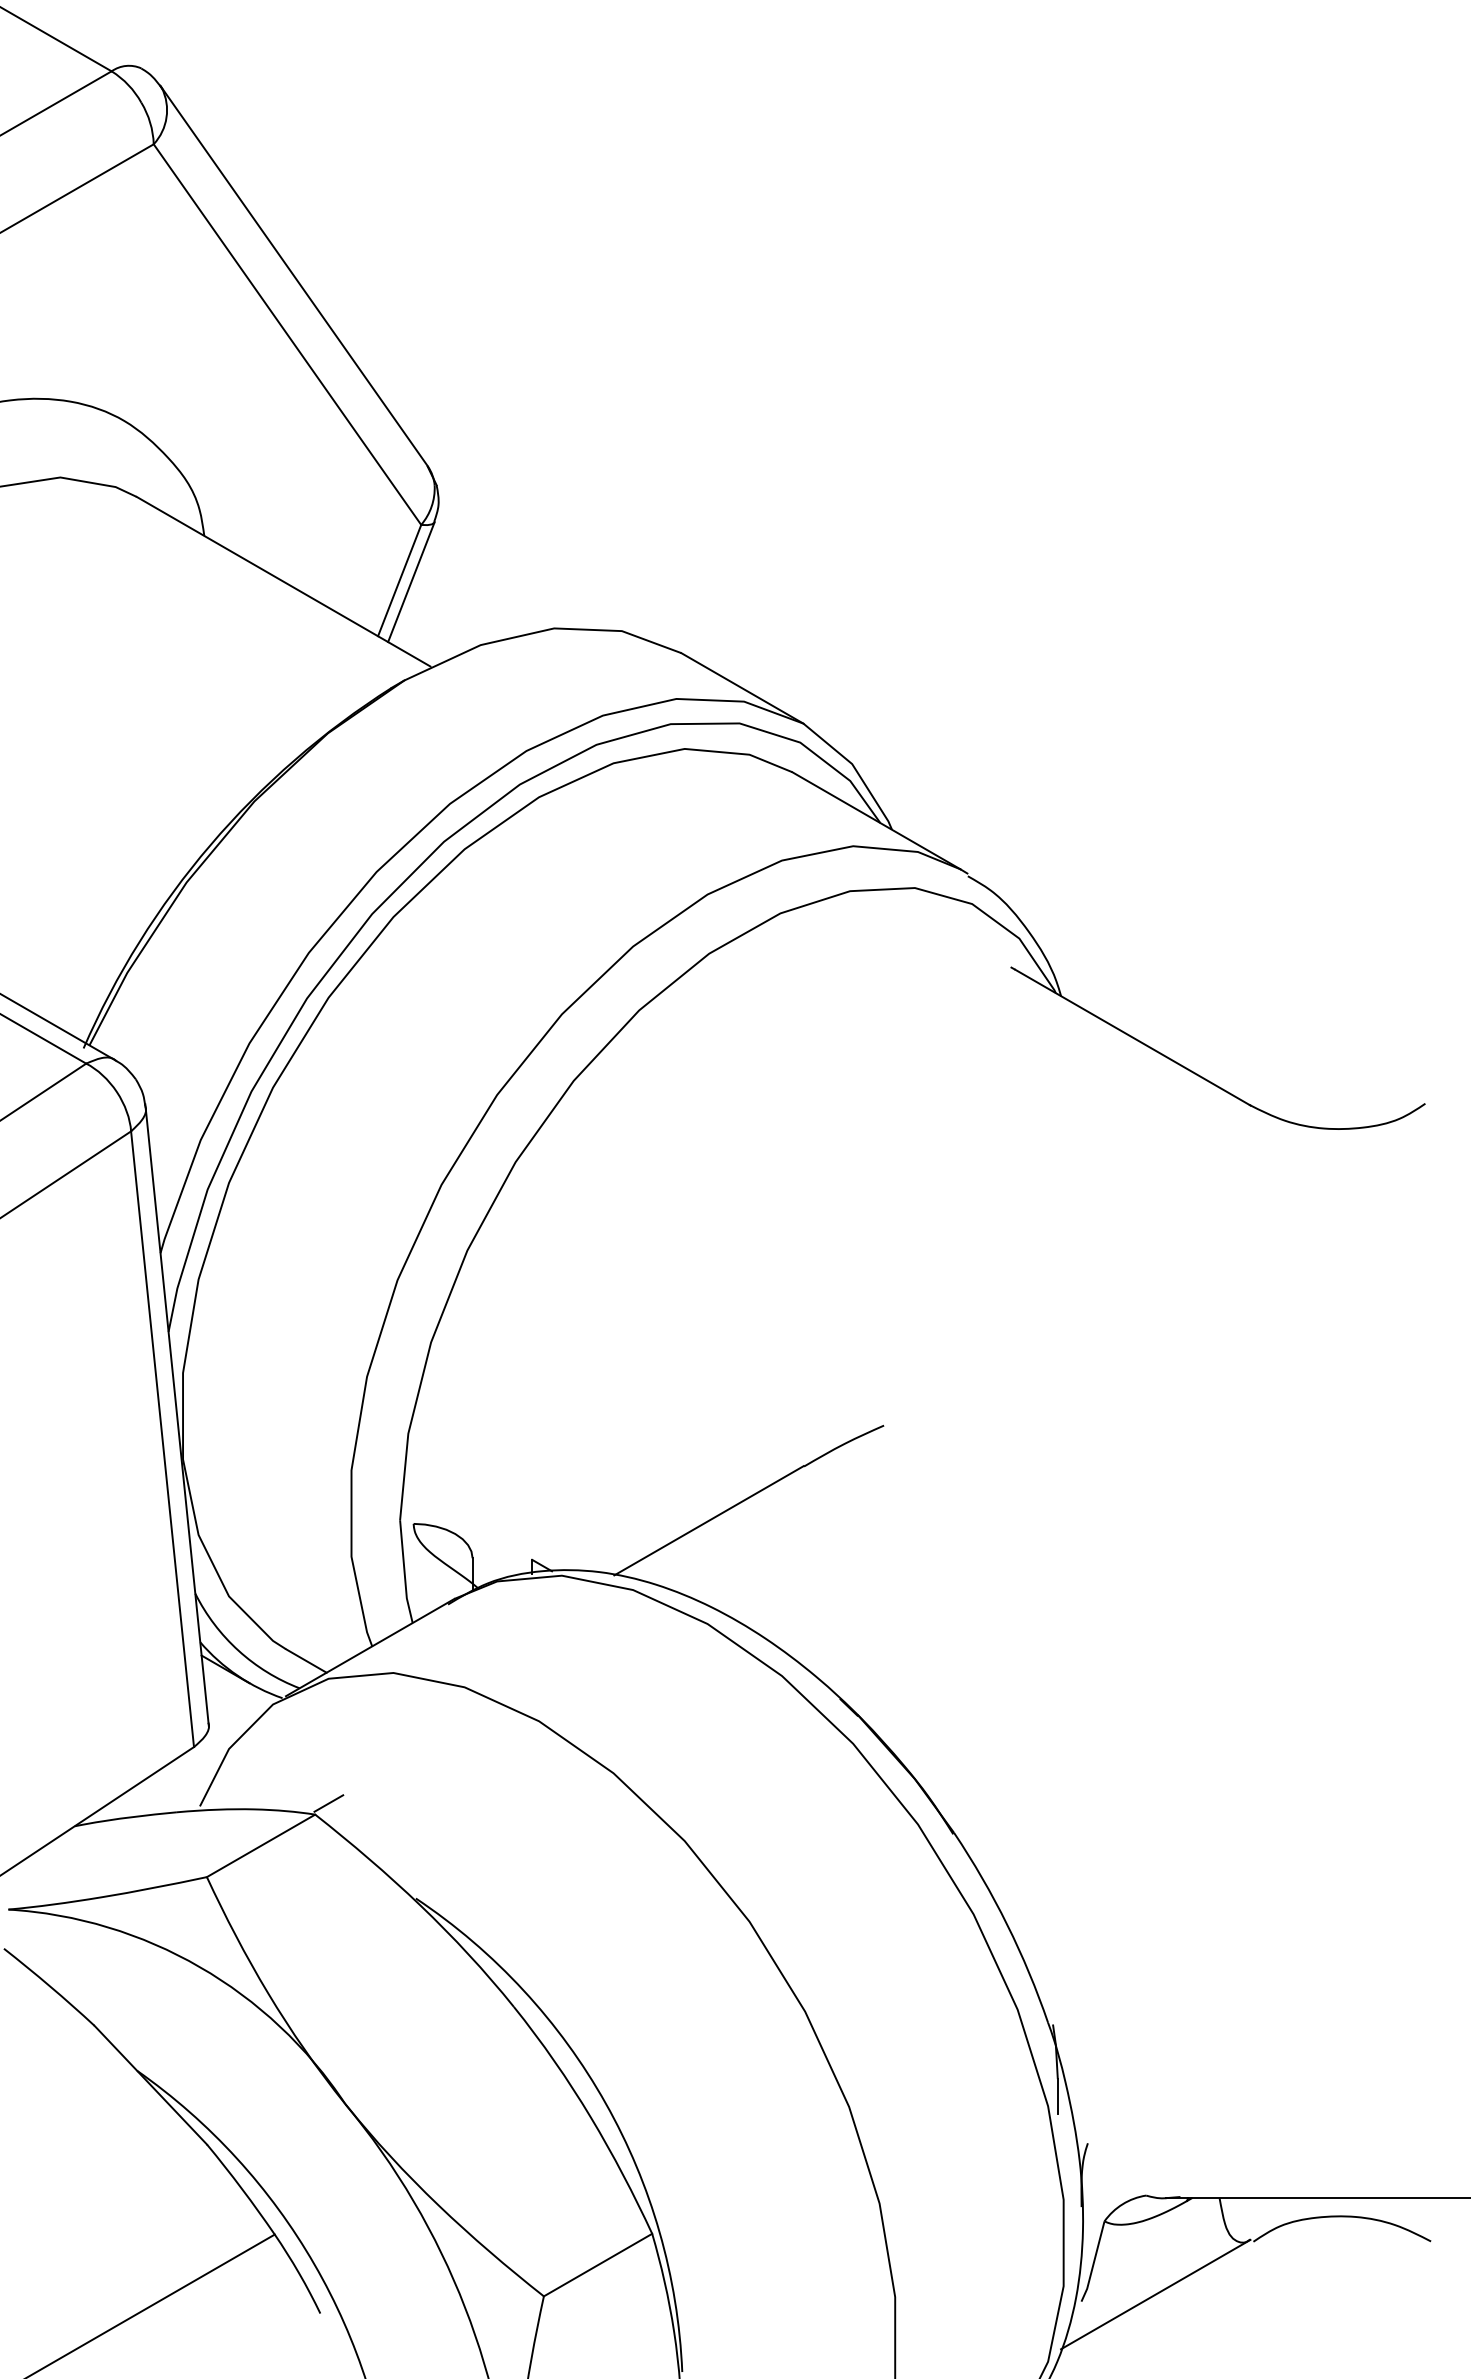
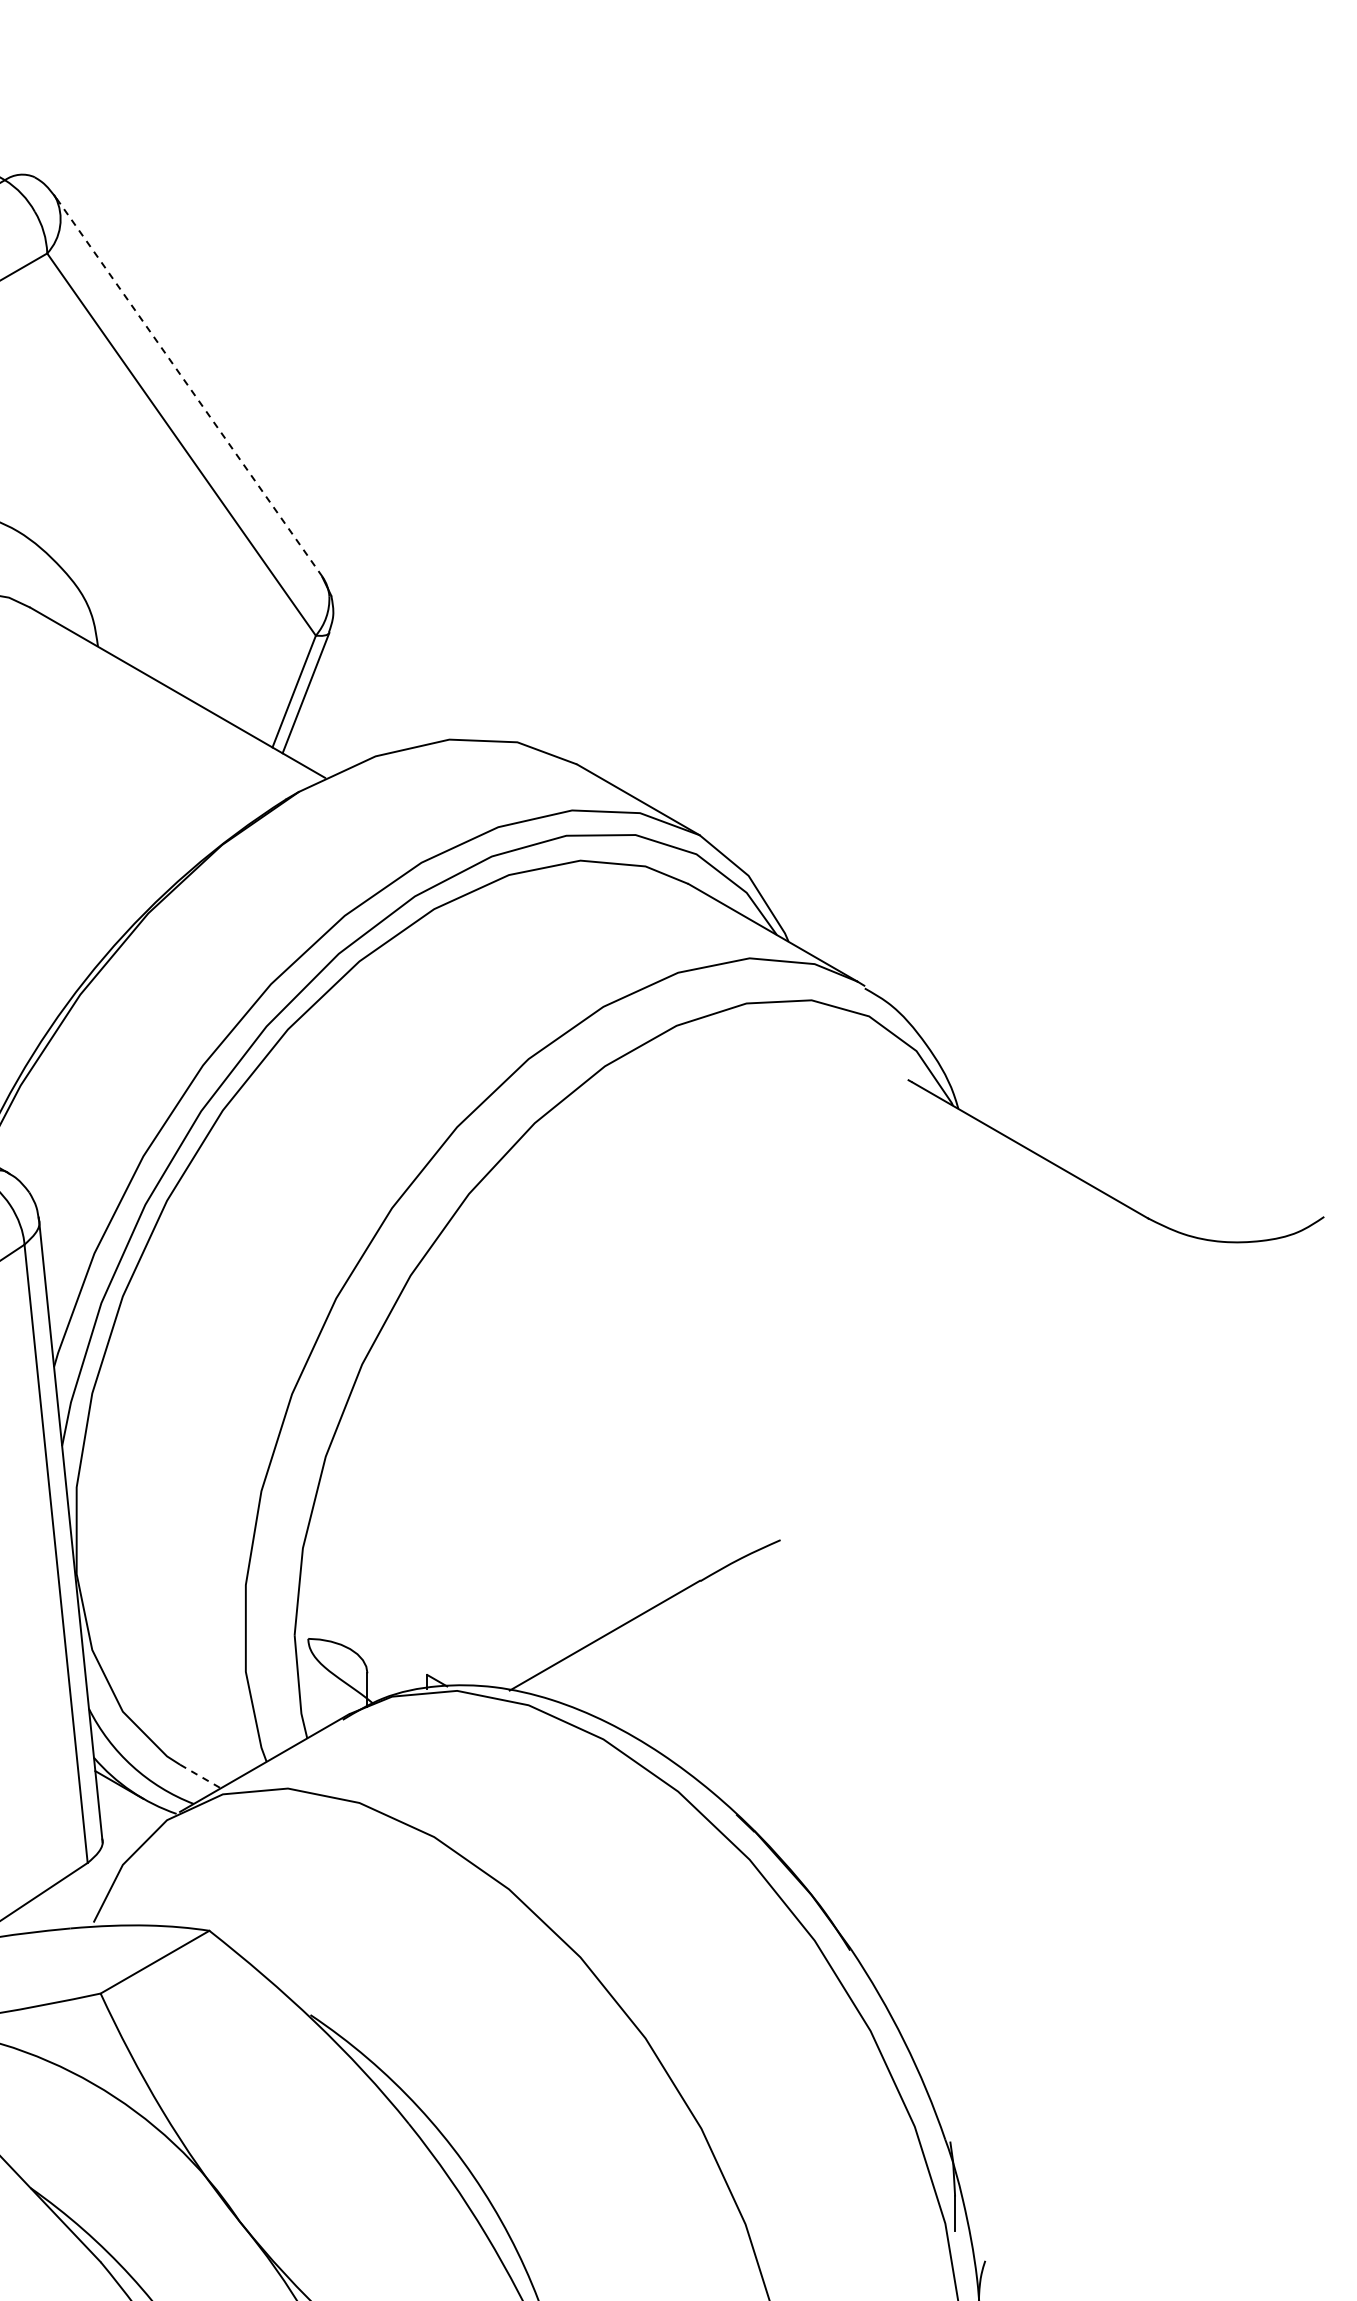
line: (294, 276) -> (188, 386), solid -> dashed
line: (306, 1661) -> (200, 1777), solid -> dashed
line: (328, 1803) -> (222, 1919), removed

